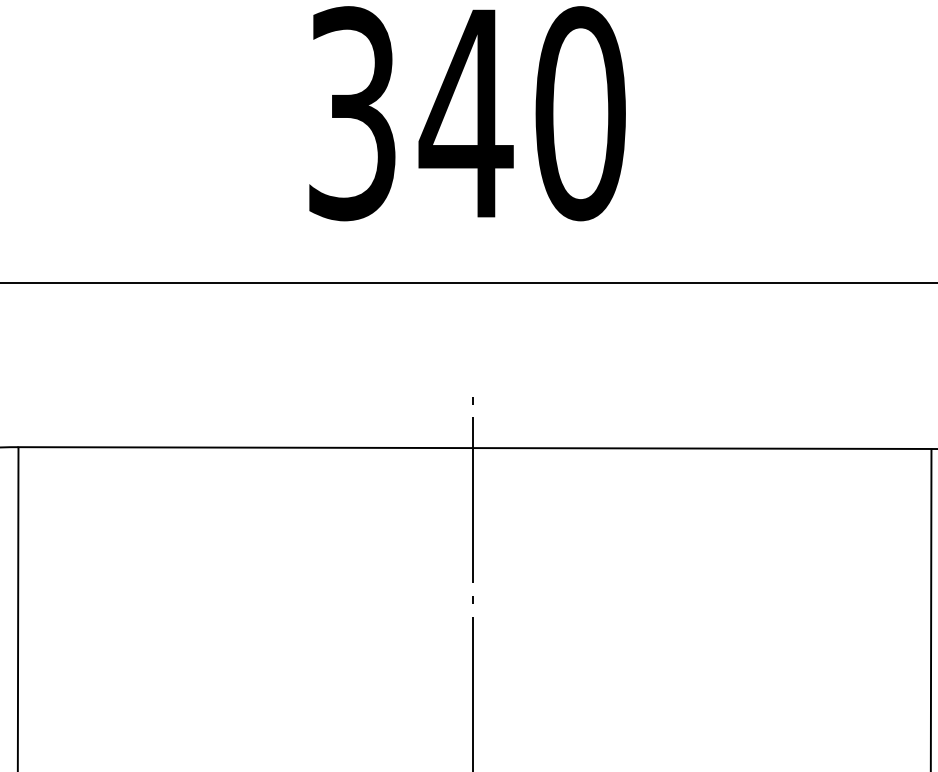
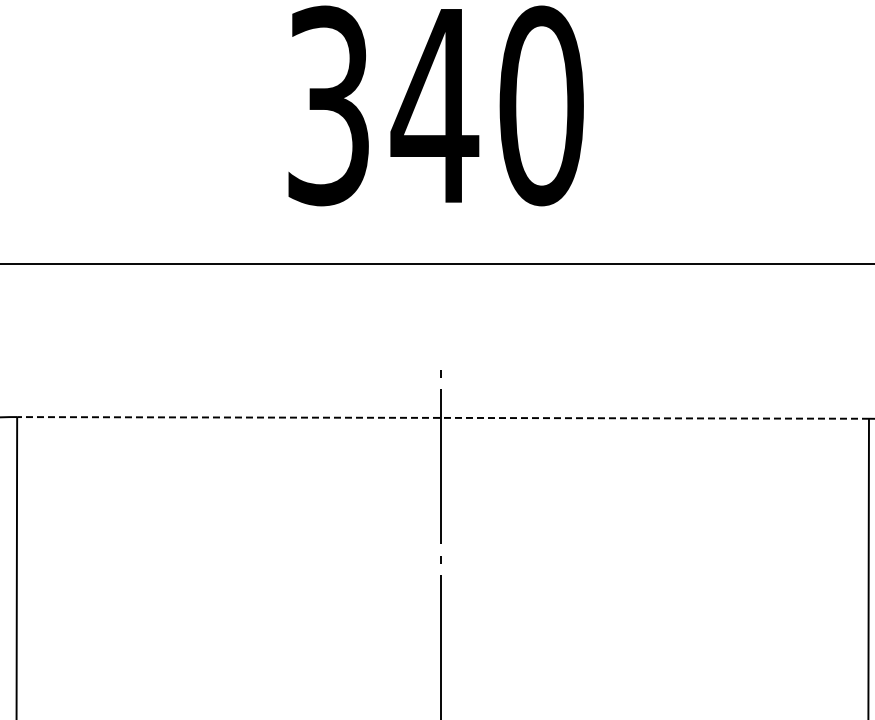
line: (475, 447) -> (443, 417), solid -> dashed

